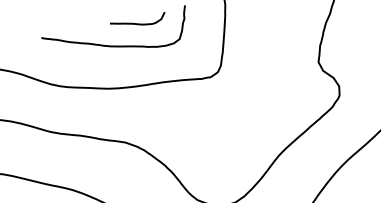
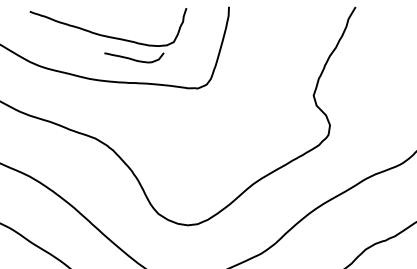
curve: (137, 23) -> (133, 58), moved

